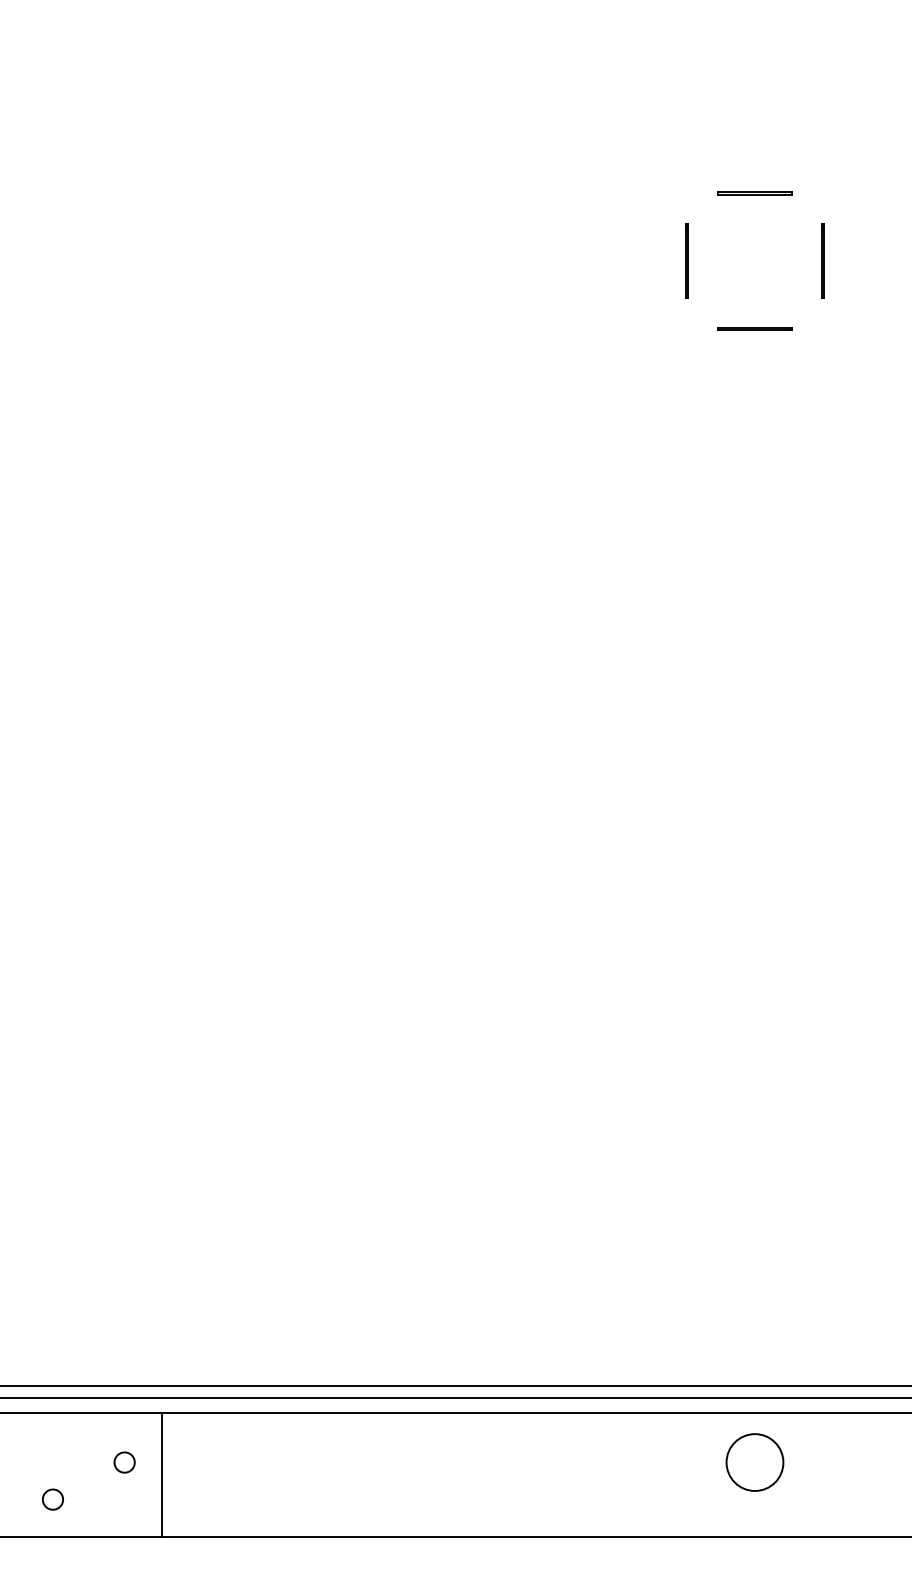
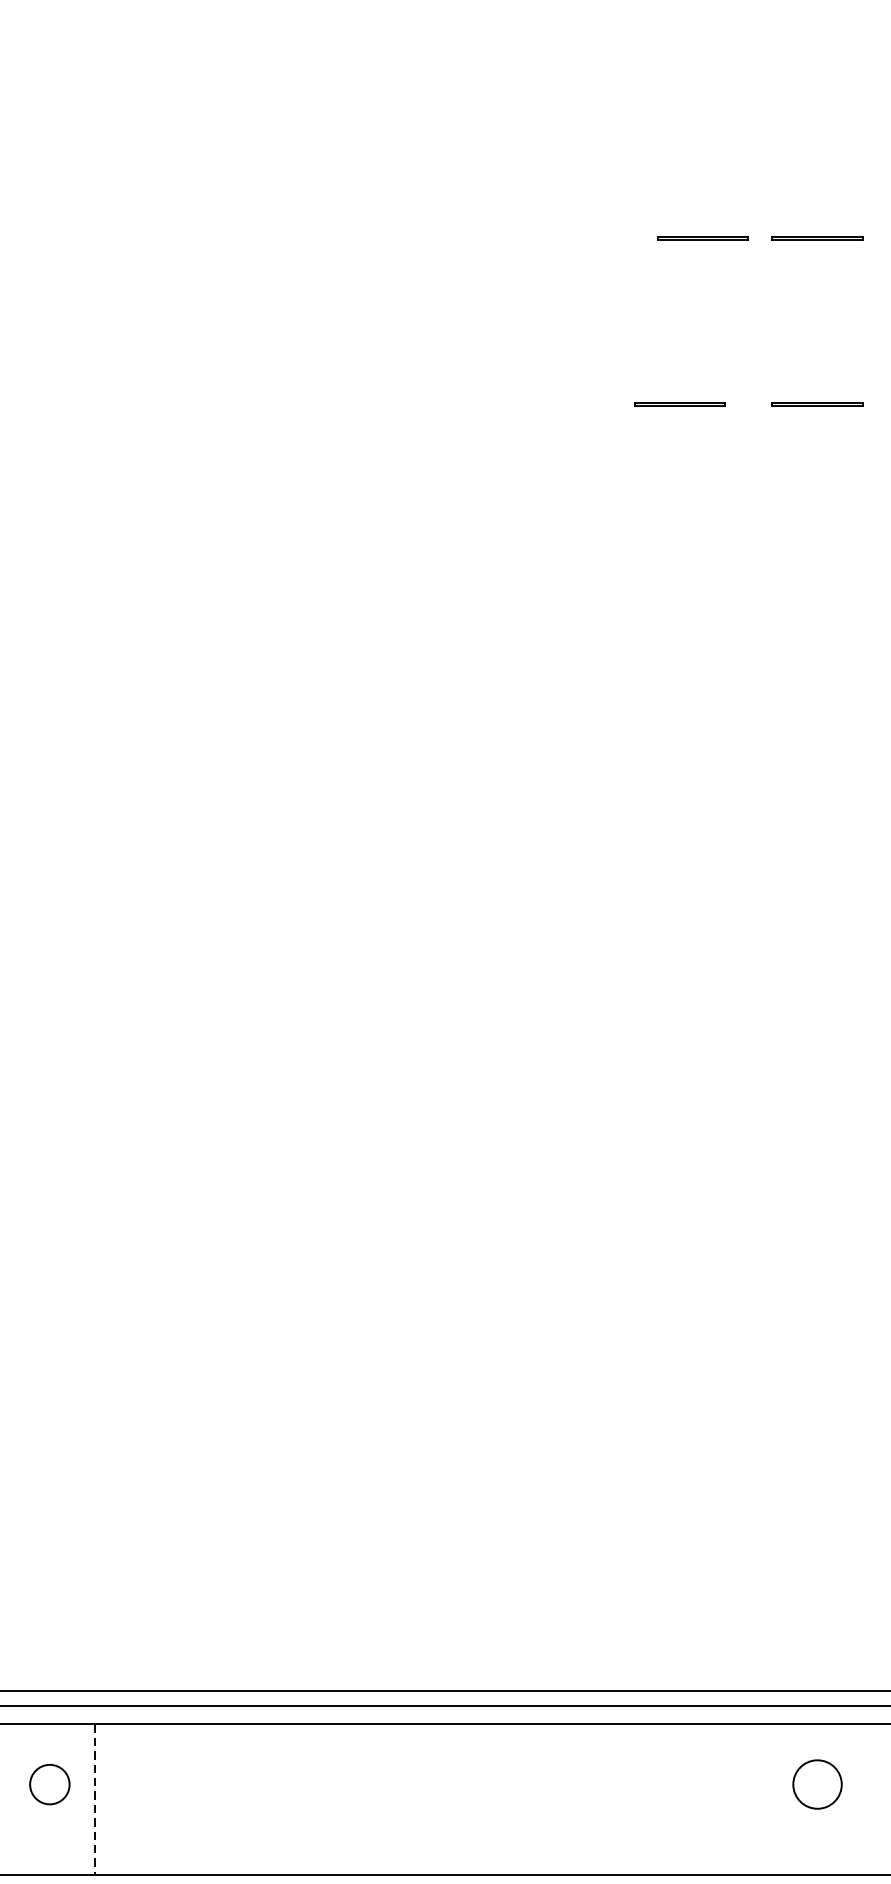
line: (660, 192) -> (702, 237), added
line: (686, 260) -> (734, 320), removed
line: (641, 328) -> (679, 403), added
circle: (124, 1462) -> (49, 1784), size x1.6
circle: (754, 1462) -> (816, 1784), size x0.7
line: (161, 1474) -> (94, 1799), solid -> dashed

